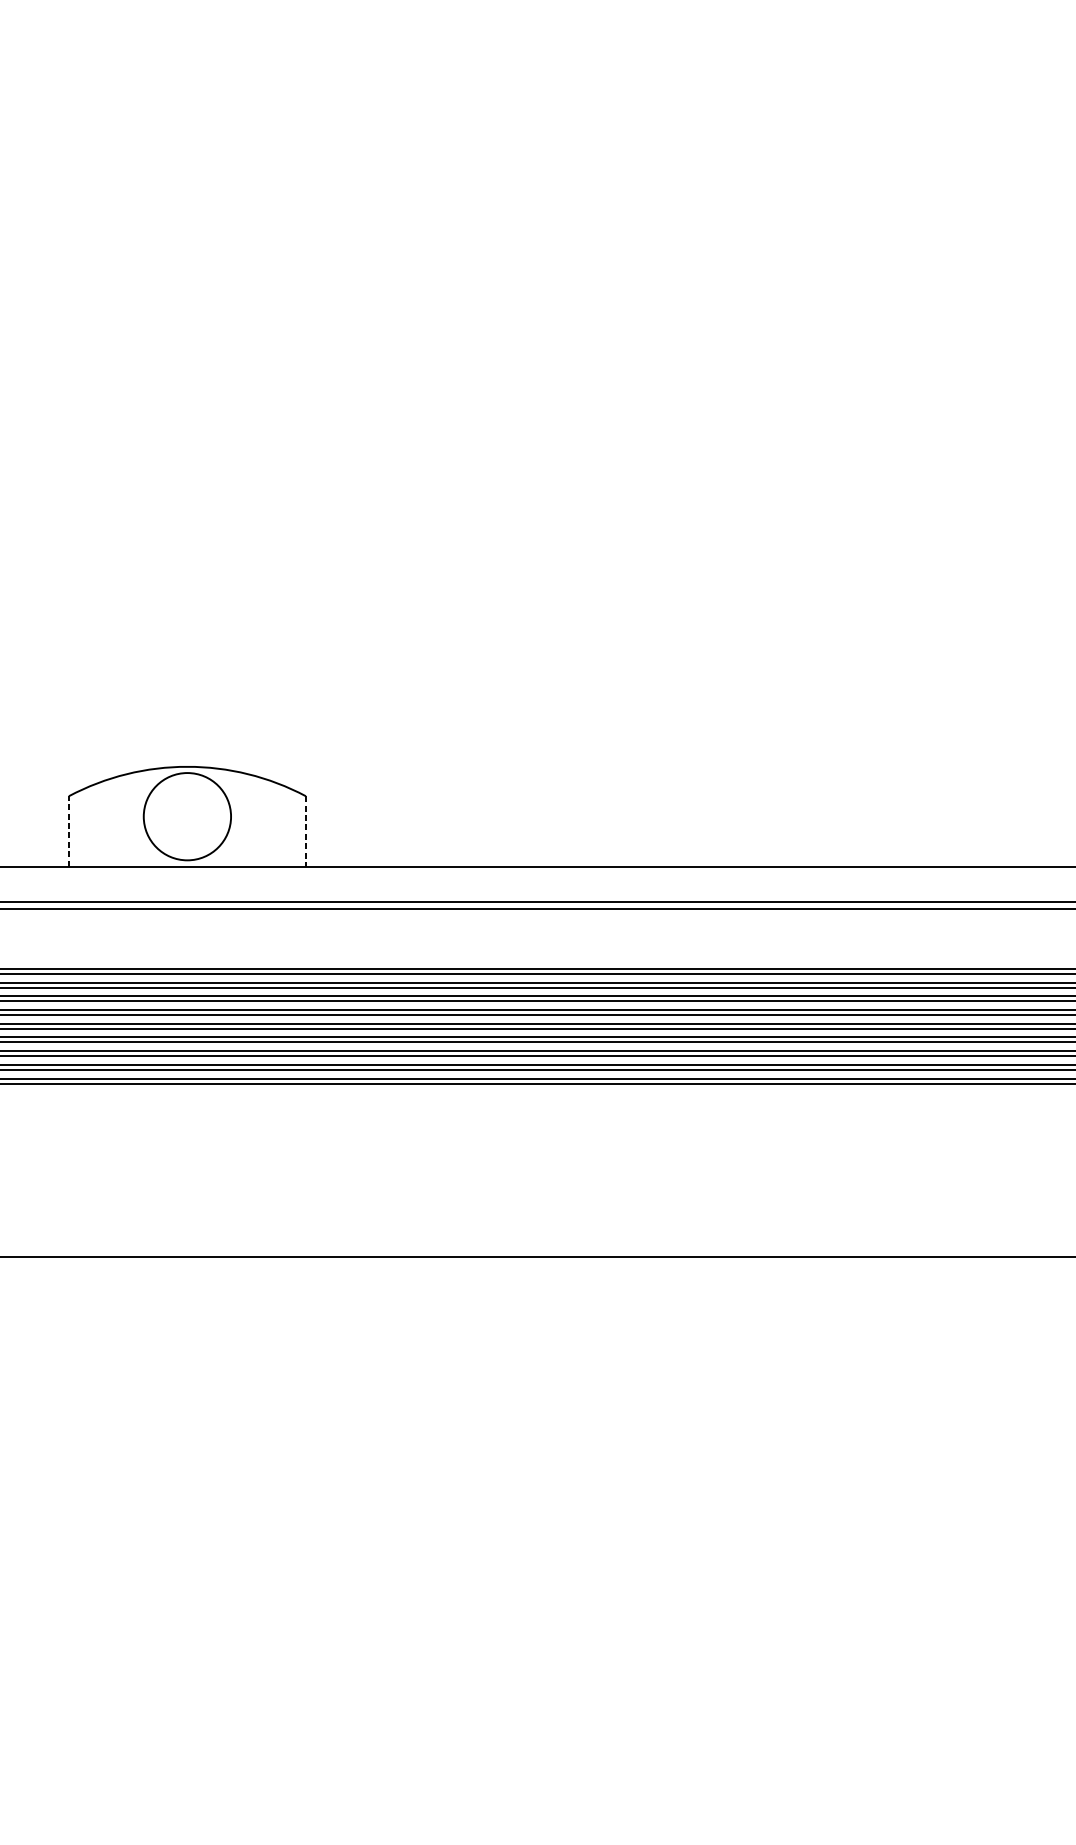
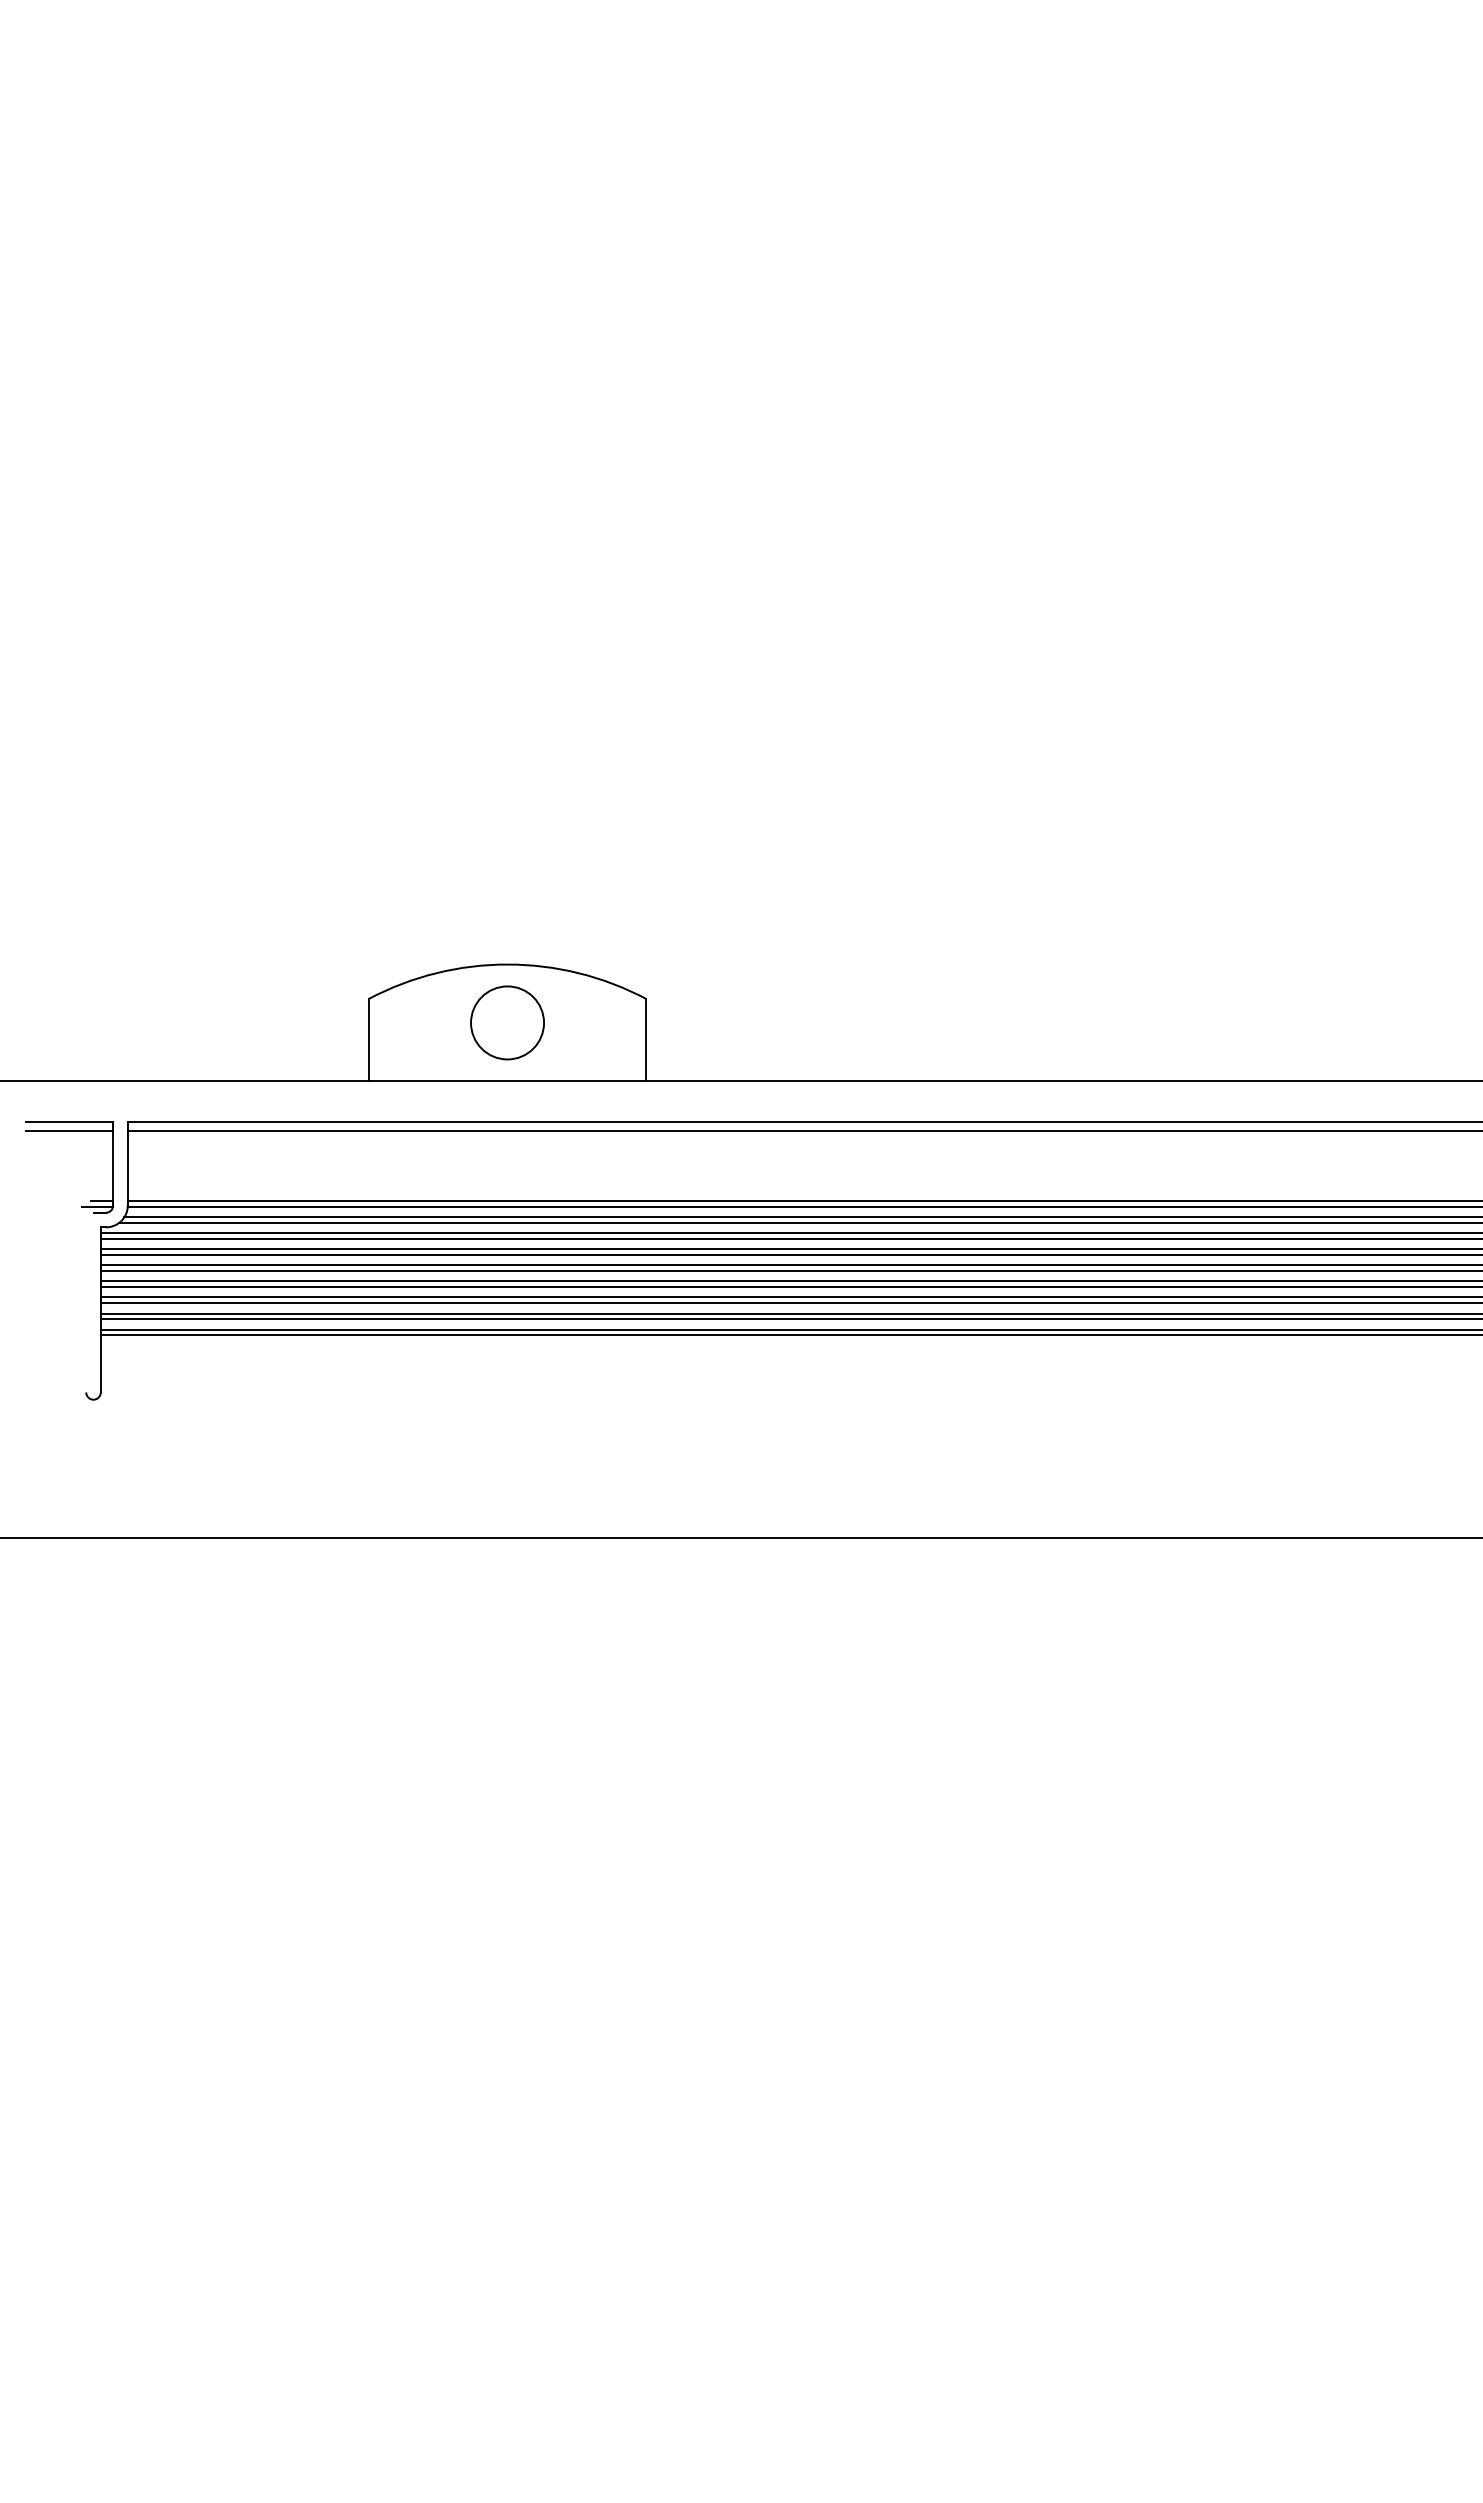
circle: (187, 816) -> (507, 1022), size x0.71
line: (68, 830) -> (368, 1039), dashed -> solid
line: (306, 831) -> (646, 1040), dashed -> solid

